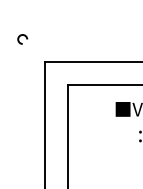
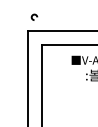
arc: (22, 36) -> (34, 15), moved

